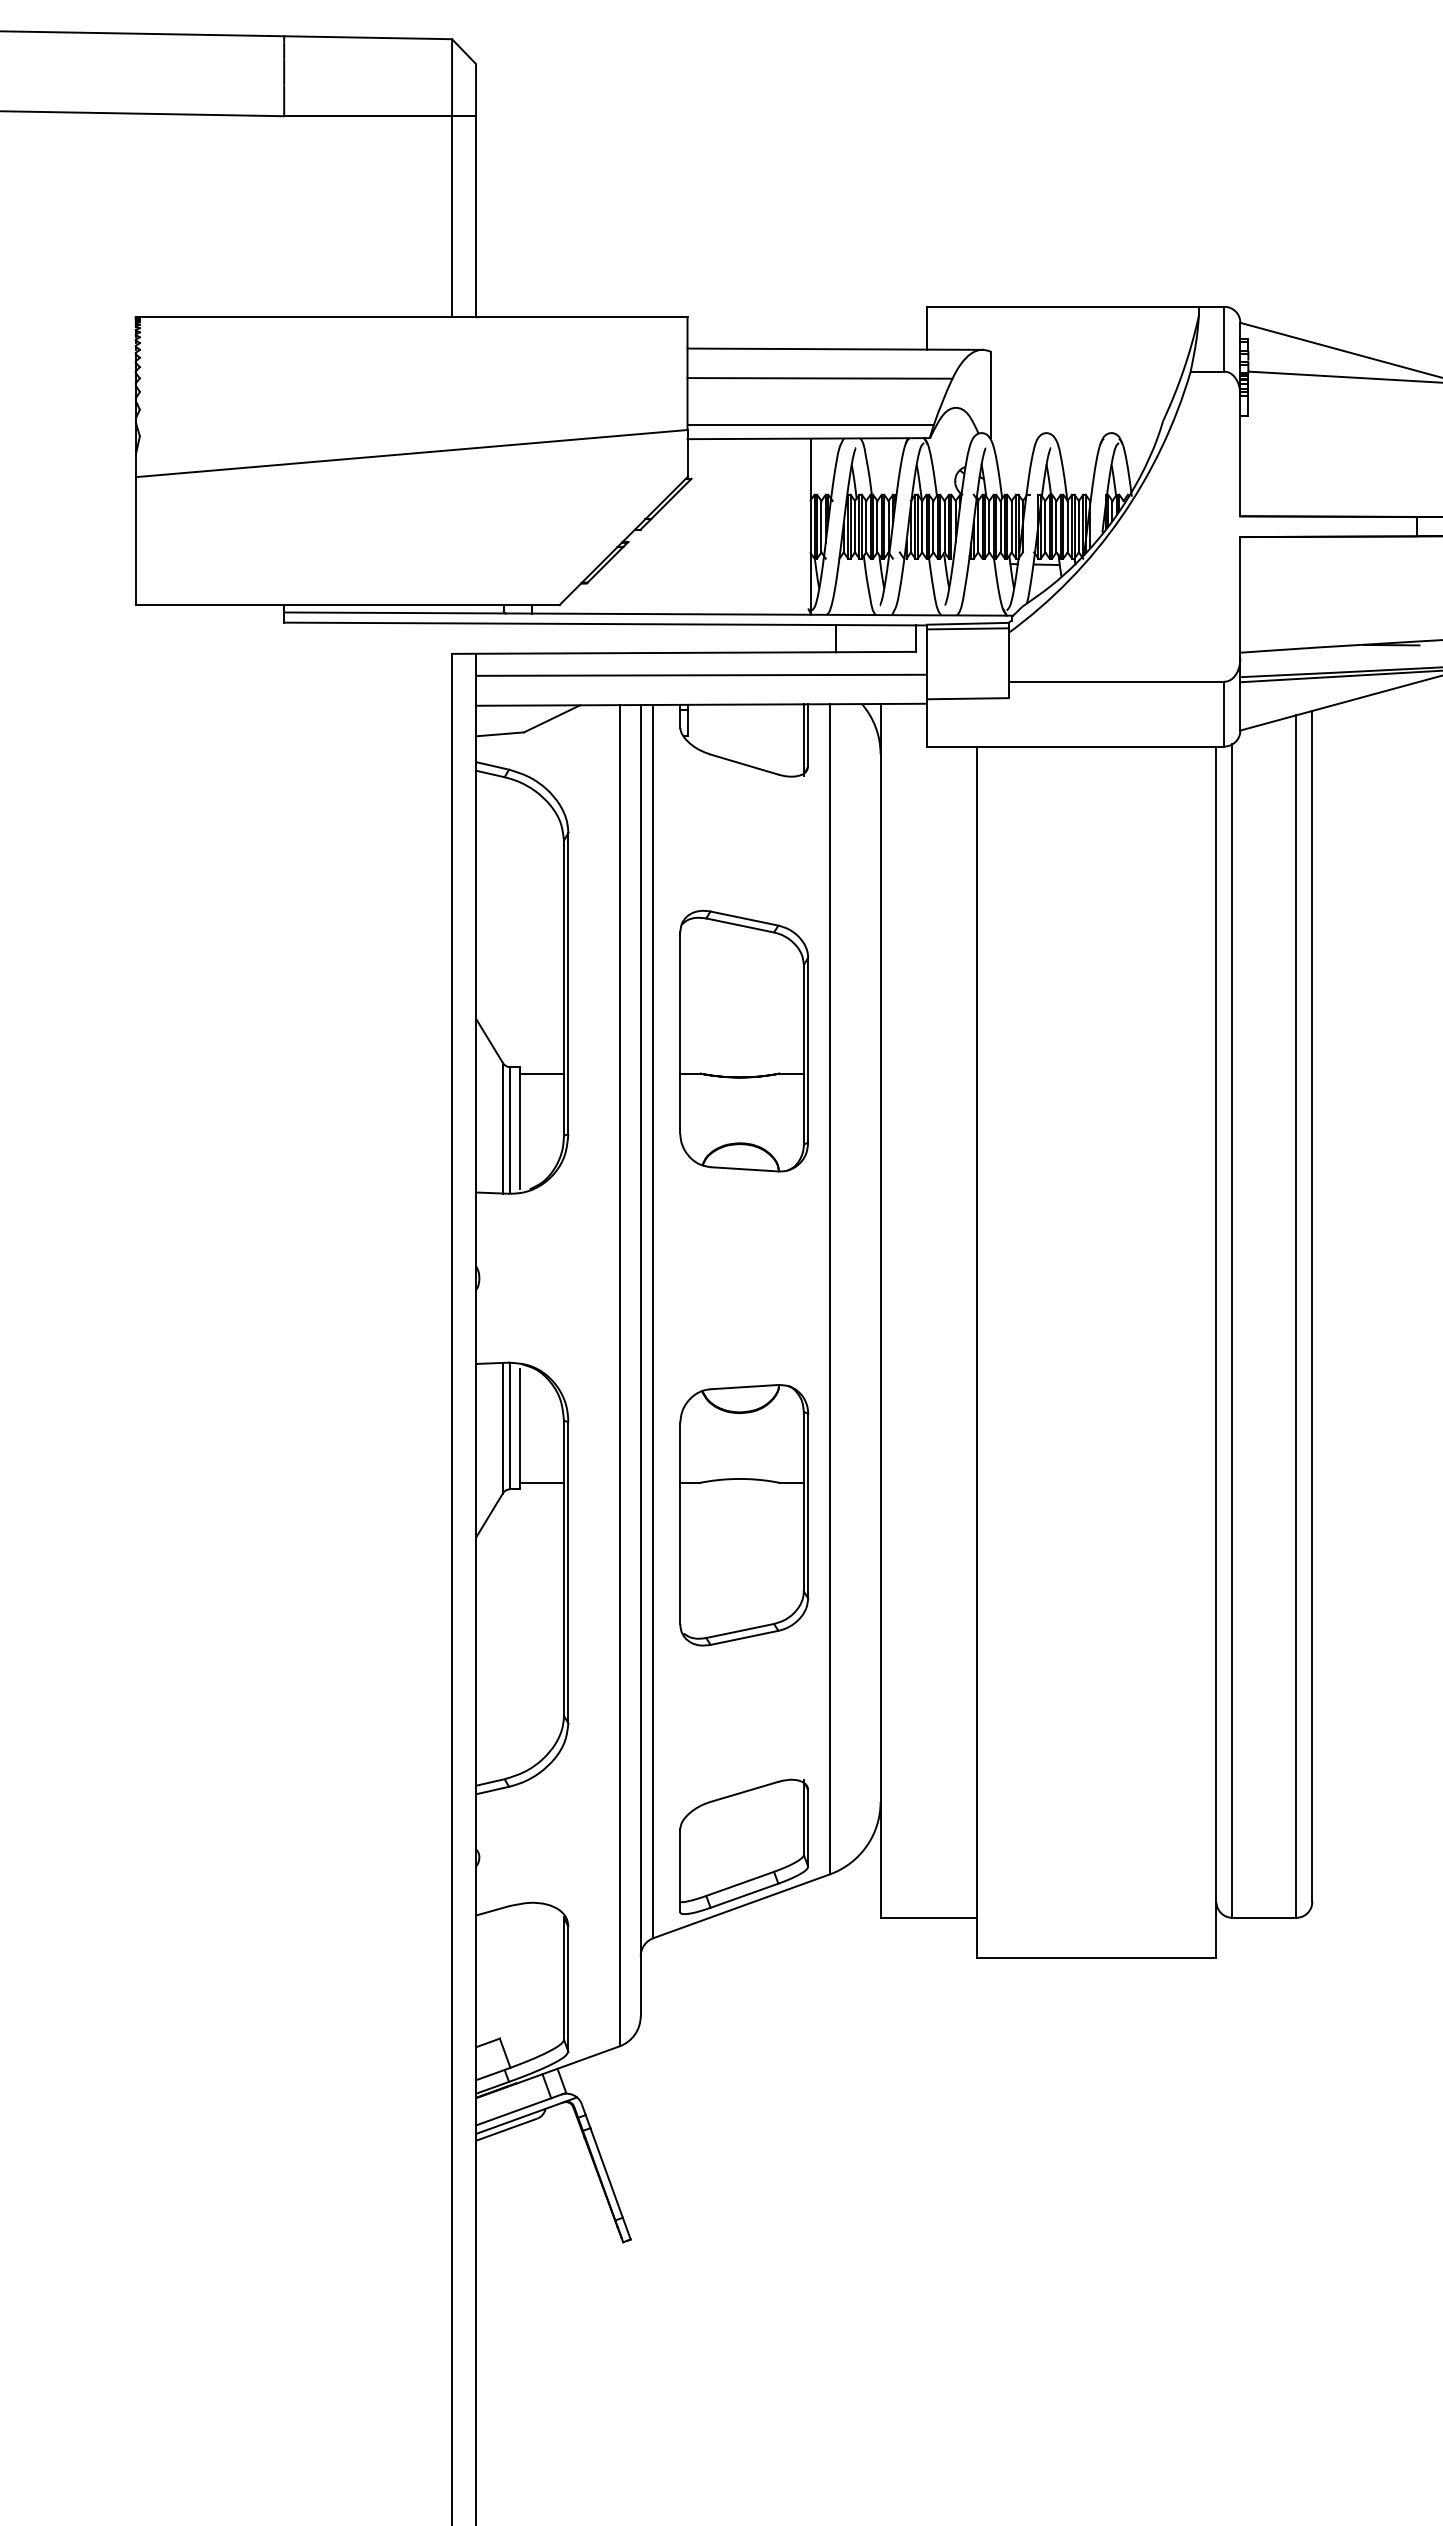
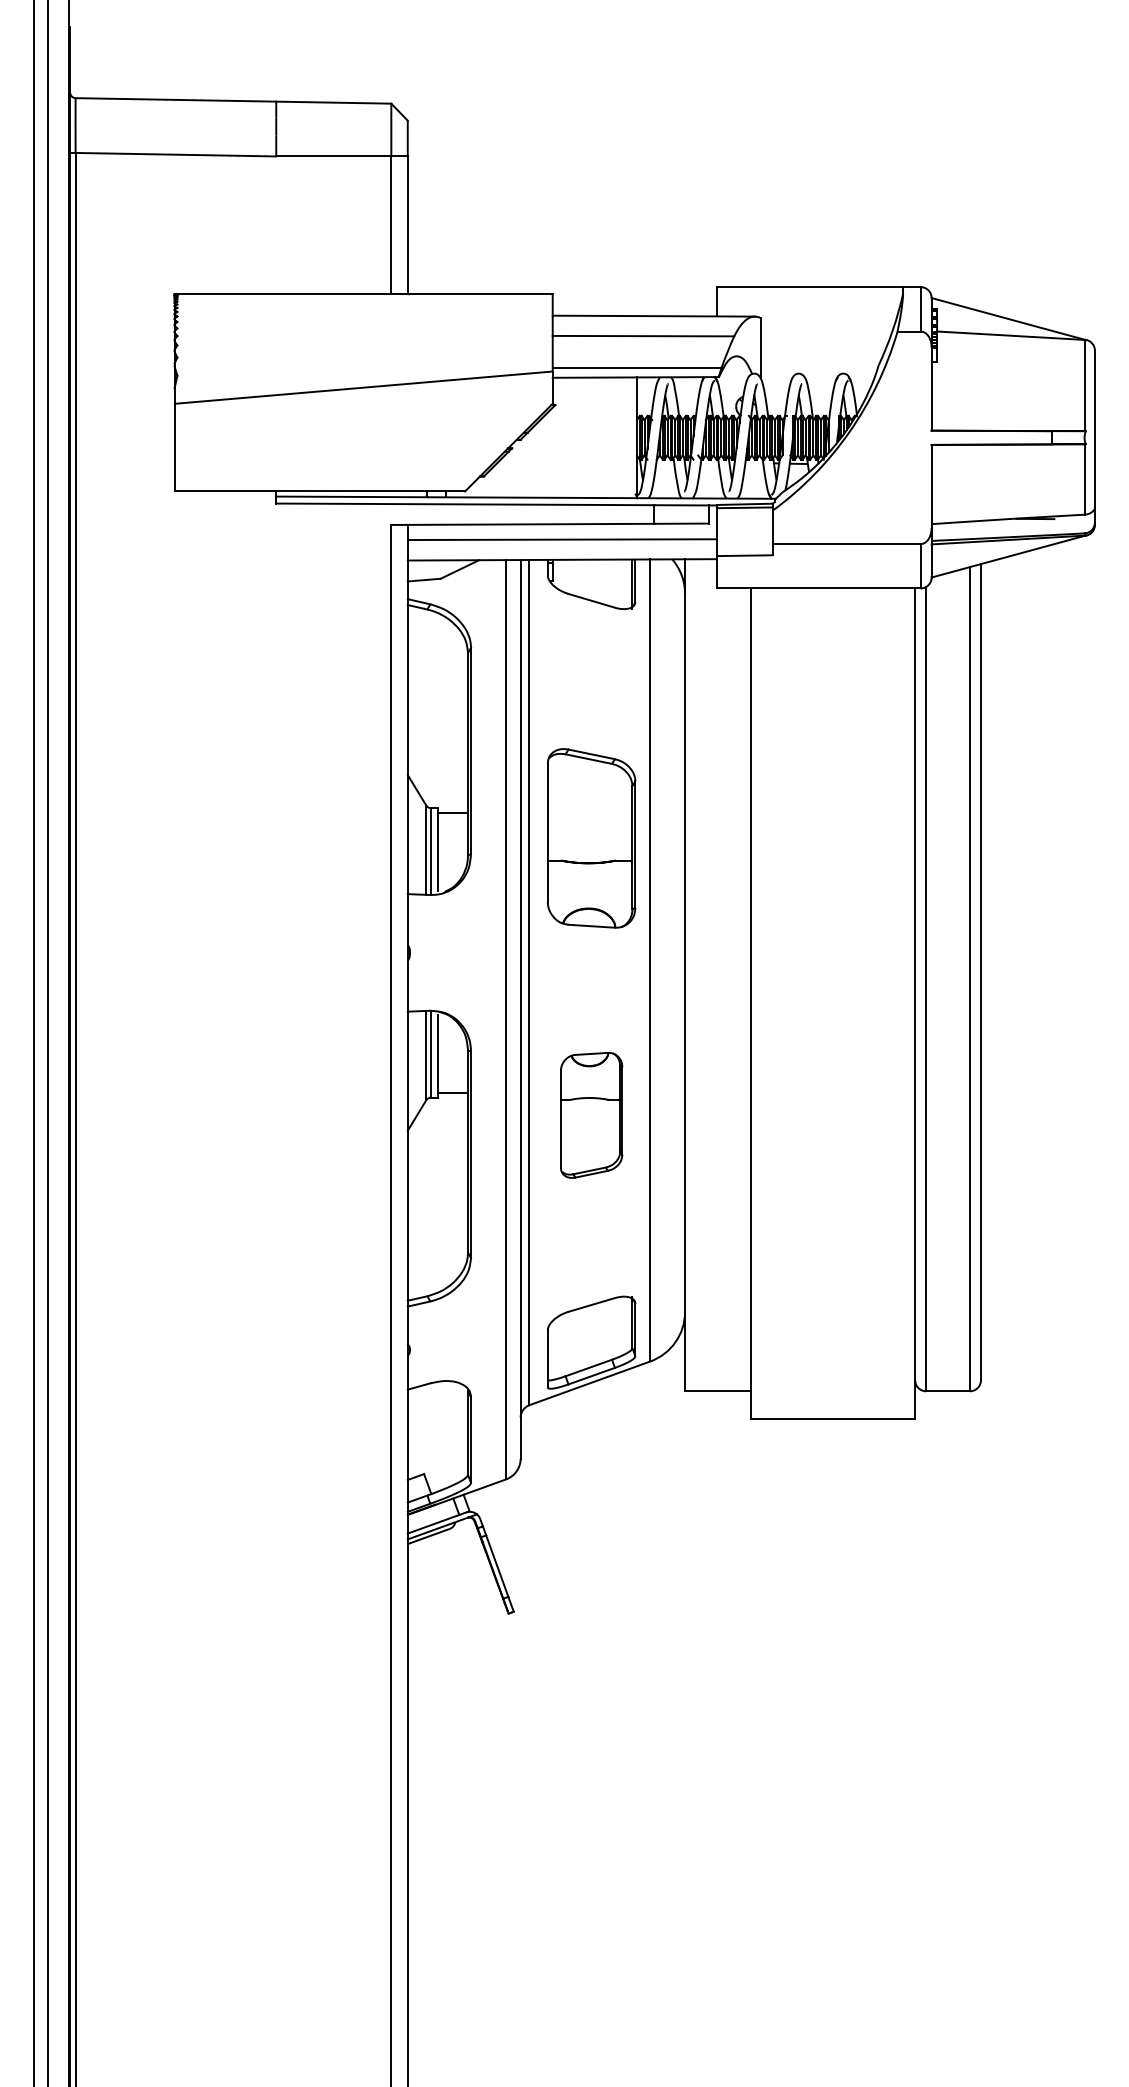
part: (744, 1041) -> (591, 838), moved
part: (744, 1515) -> (591, 1115), size x0.7

